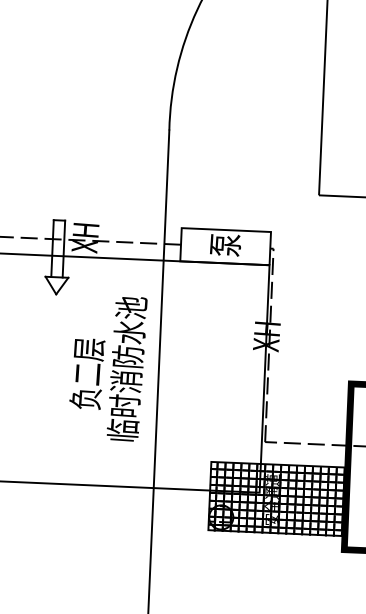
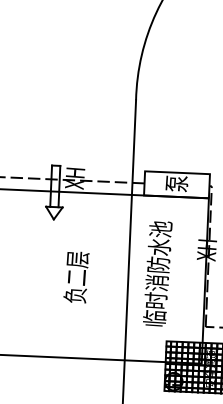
text: (126, 369) -> (157, 274), moved

